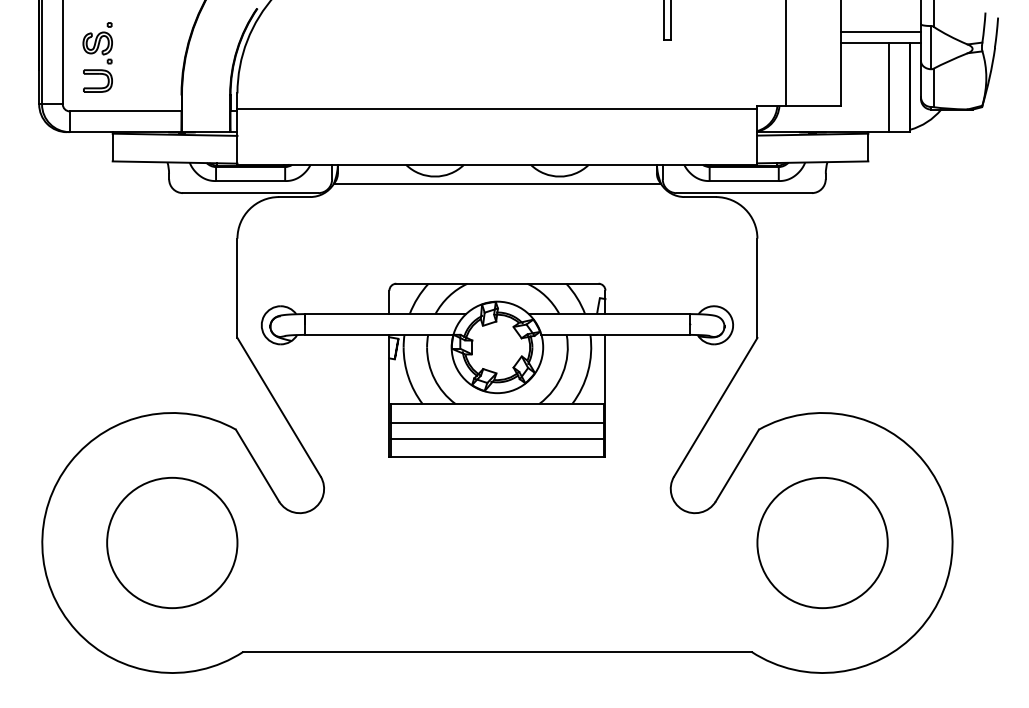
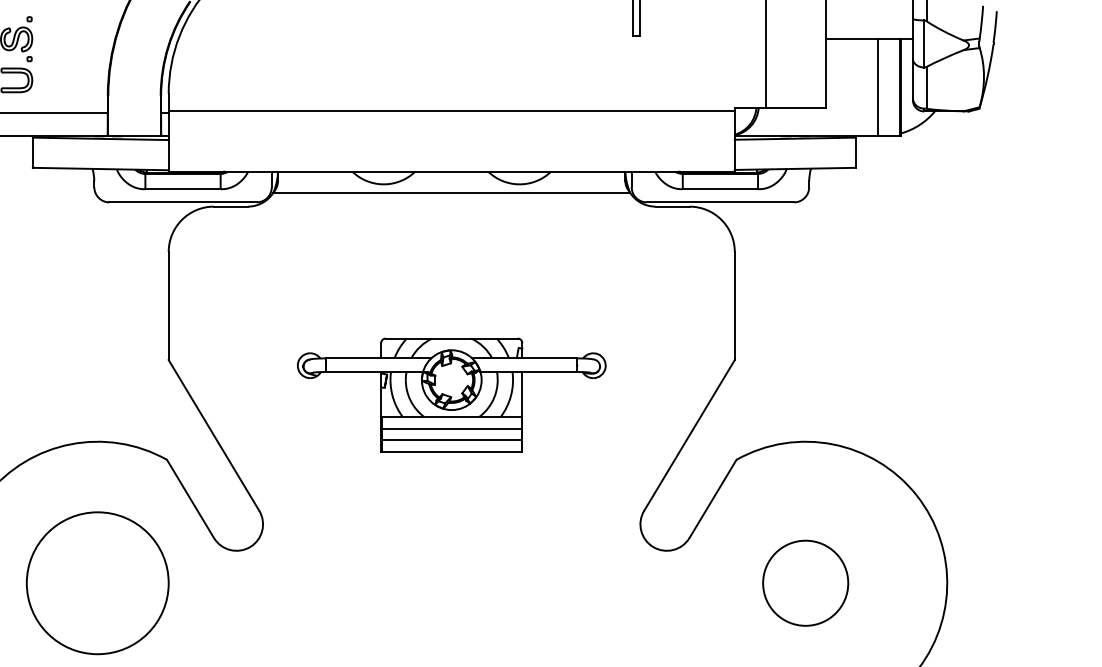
line: (881, 32) -> (869, 27), removed
part: (497, 369) -> (451, 394), size x0.6
circle: (822, 542) -> (805, 582), size x0.6

